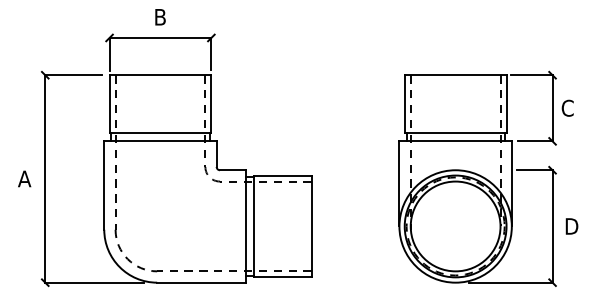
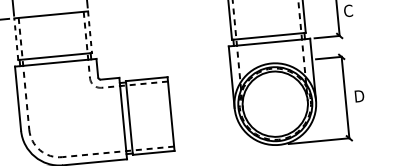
line: (109, 104) -> (16, 39), solid -> dashed
line: (211, 104) -> (90, 32), solid -> dashed

